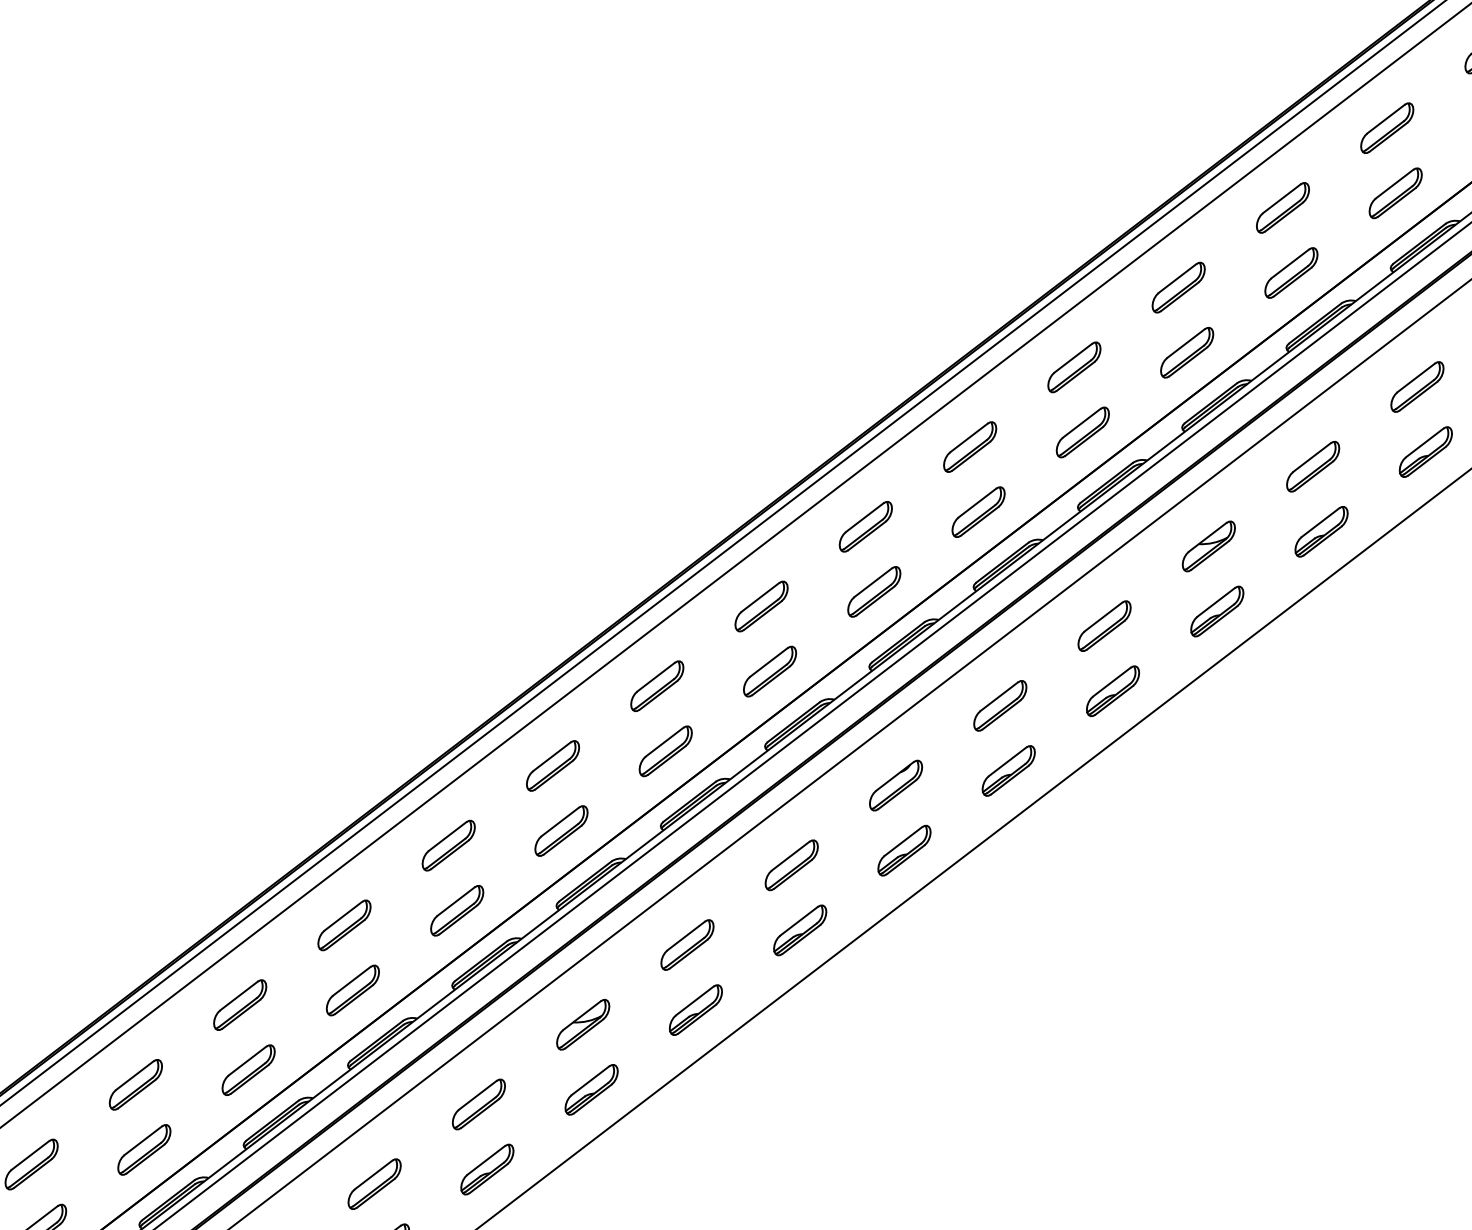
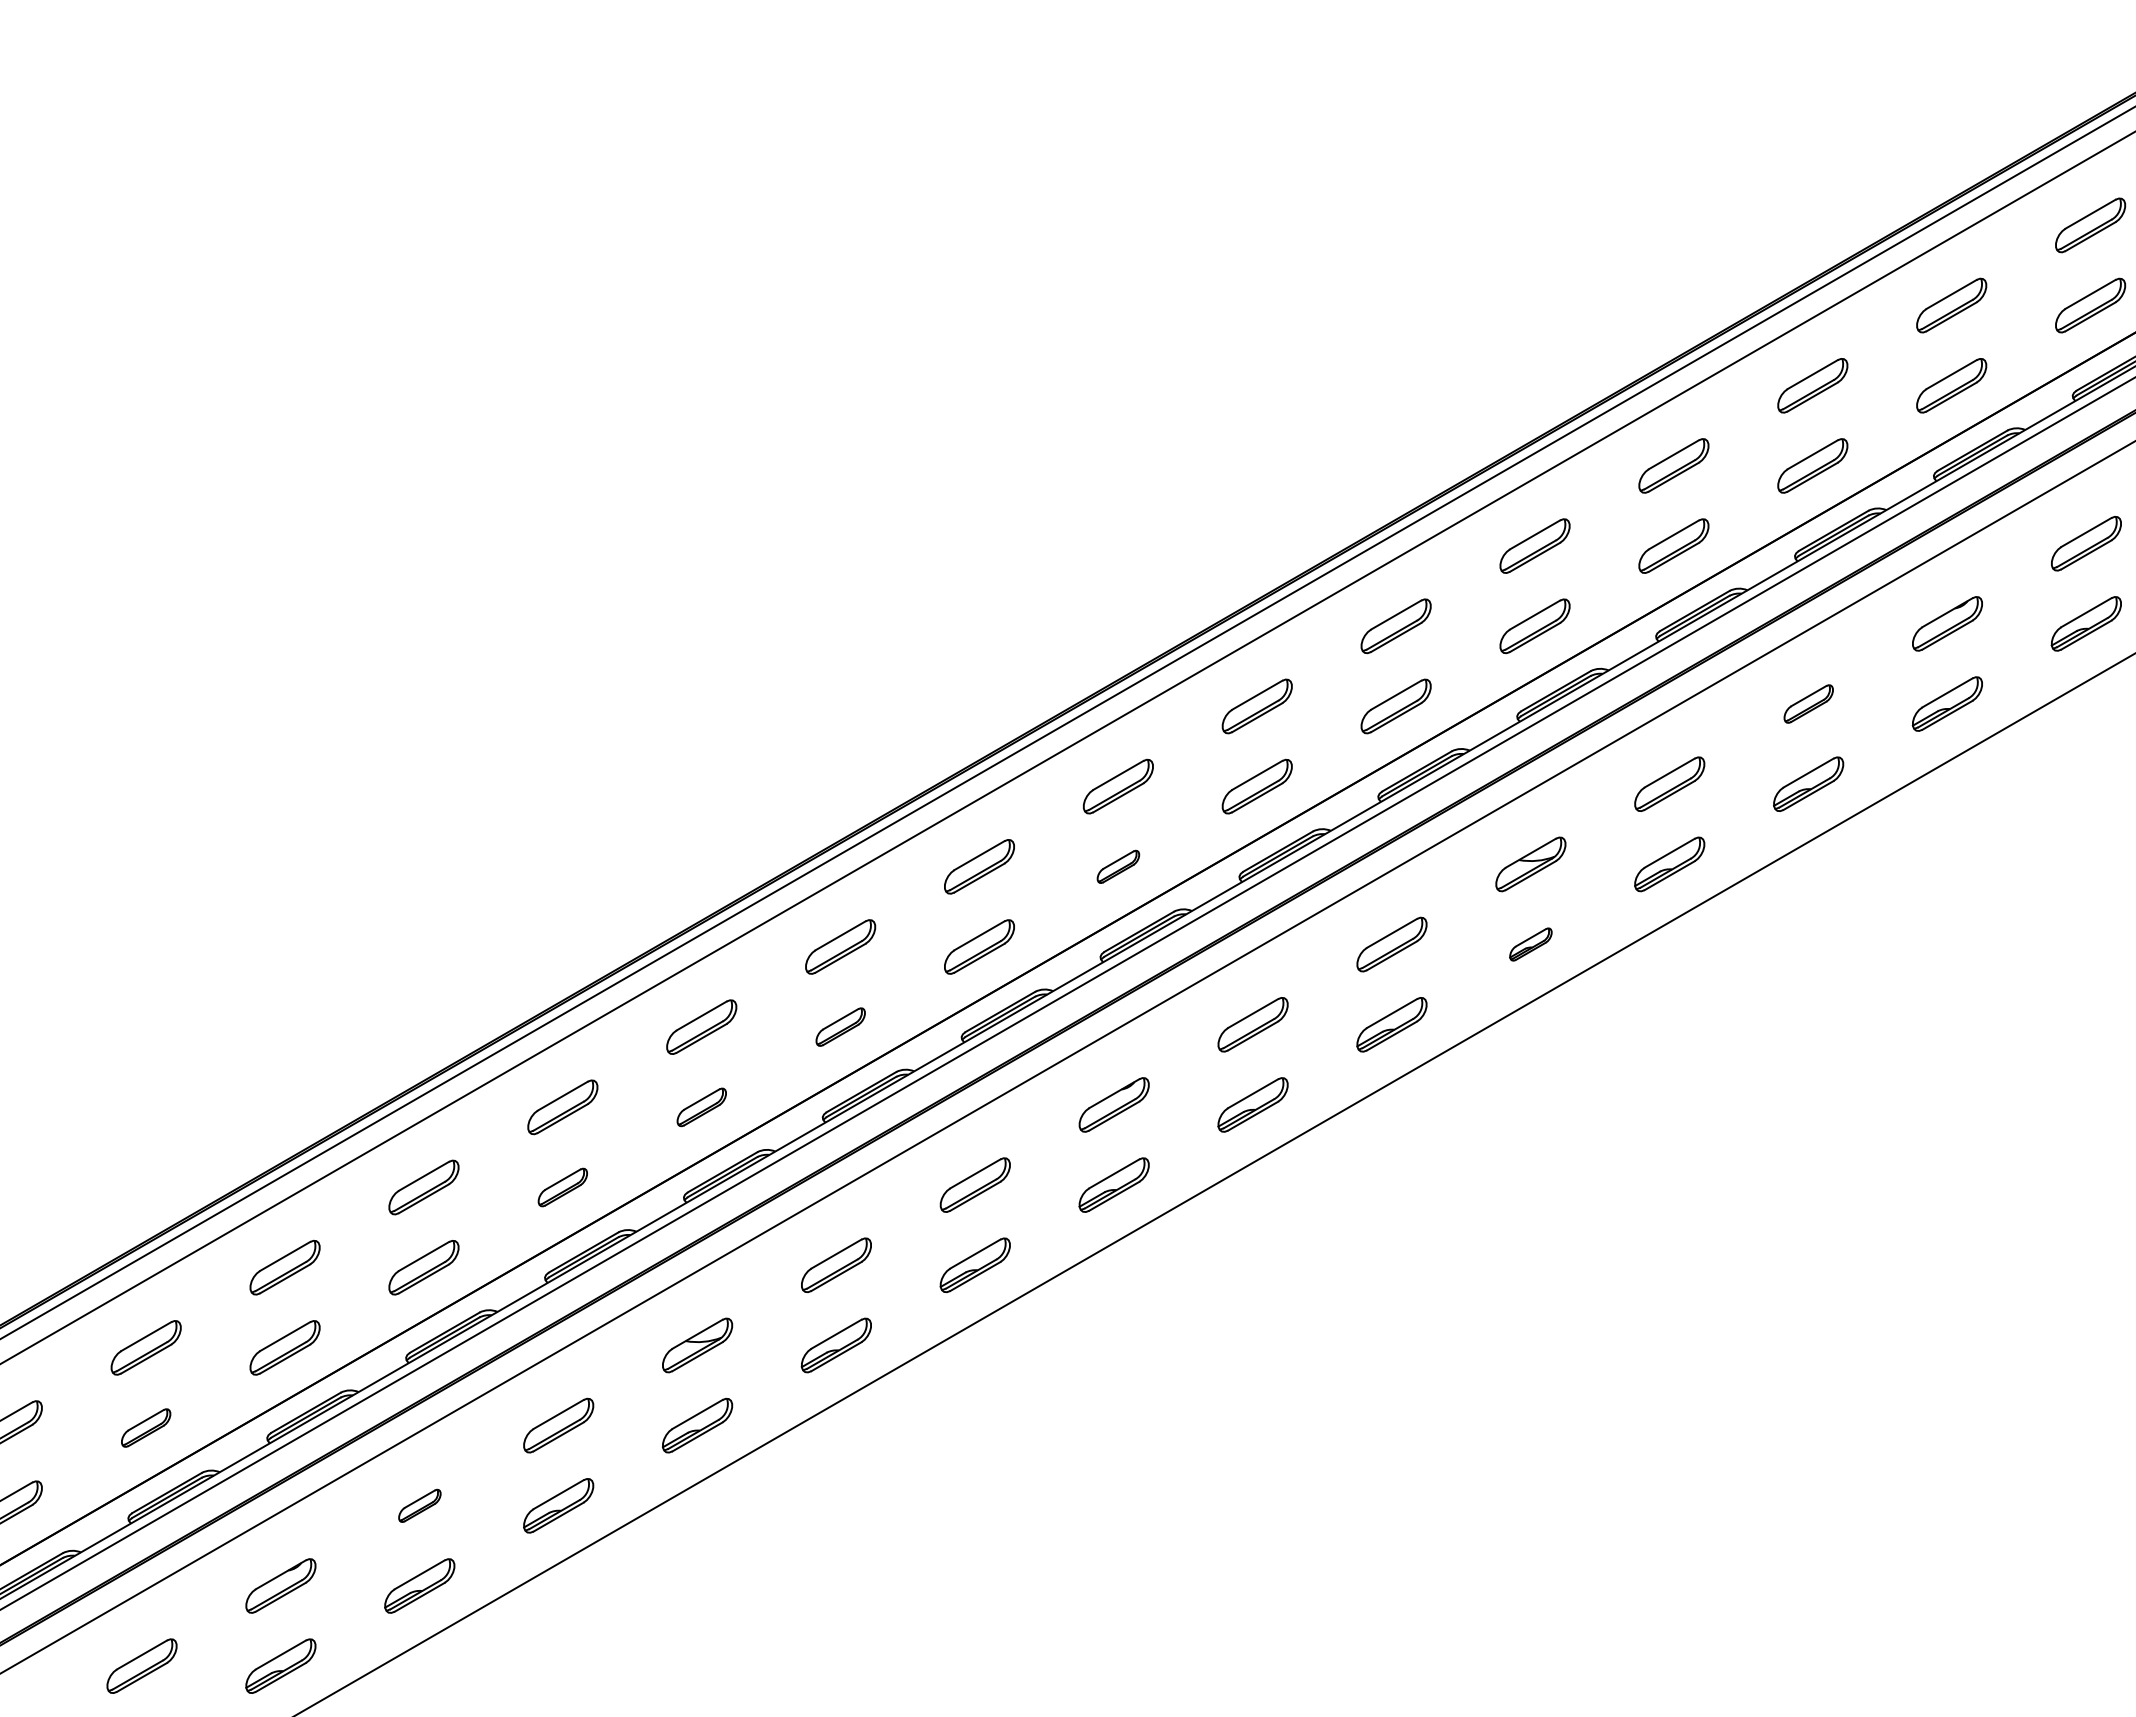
part: (1417, 386) -> (1808, 703), size x0.7
part: (874, 591) -> (1118, 866), size x0.6
part: (1217, 611) -> (1530, 944), size x0.6
part: (665, 750) -> (840, 1026), size x0.7
part: (561, 831) -> (701, 1107), size x0.7
part: (456, 910) -> (562, 1187), size x0.7
part: (143, 1149) -> (145, 1427), size x0.7
part: (374, 1183) -> (419, 1505), size x0.6

